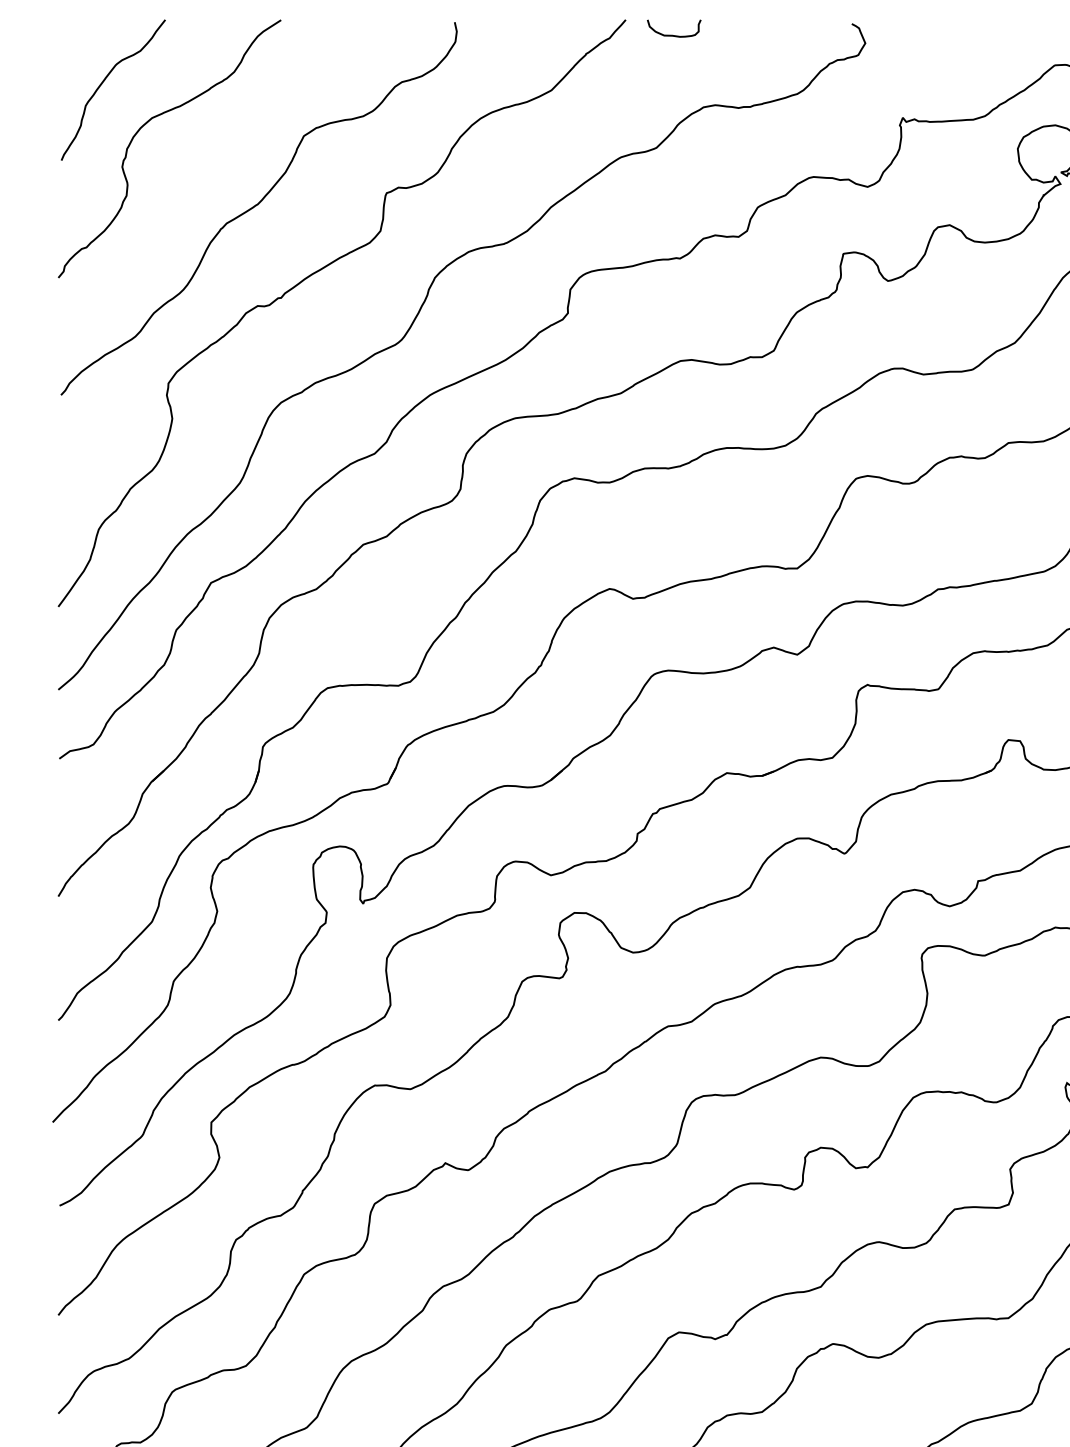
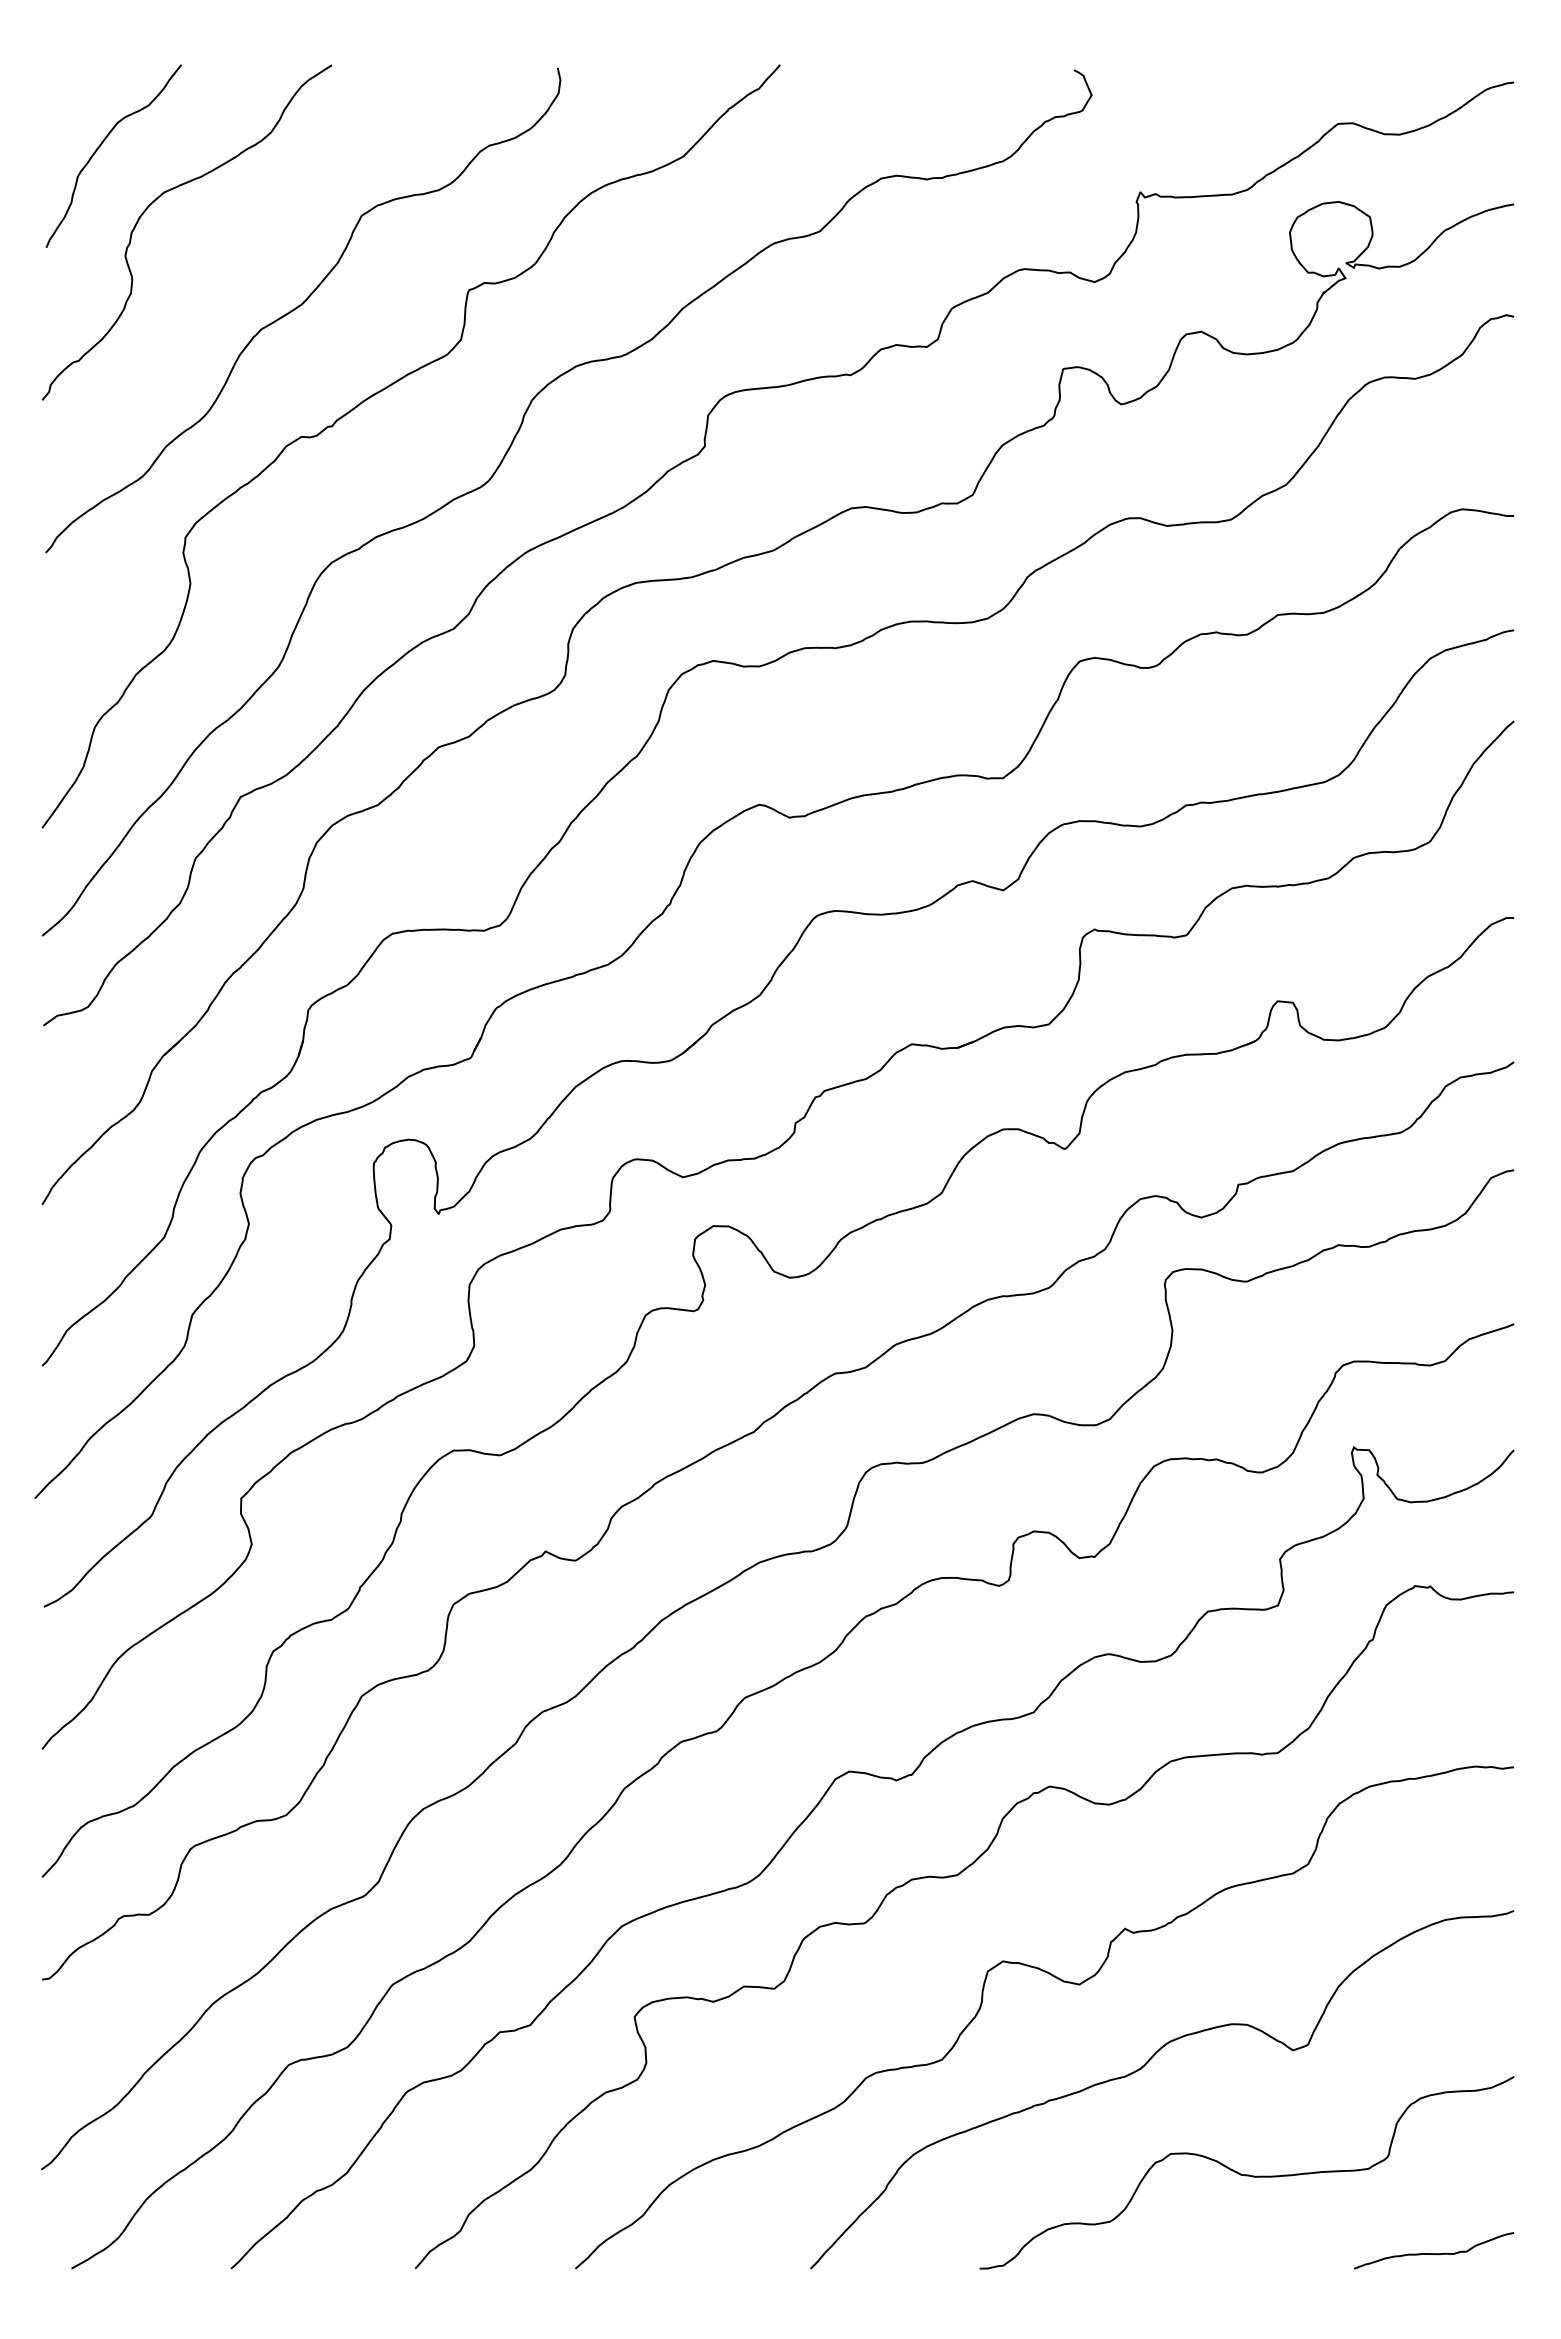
curve: (673, 35) -> (842, 84), removed

